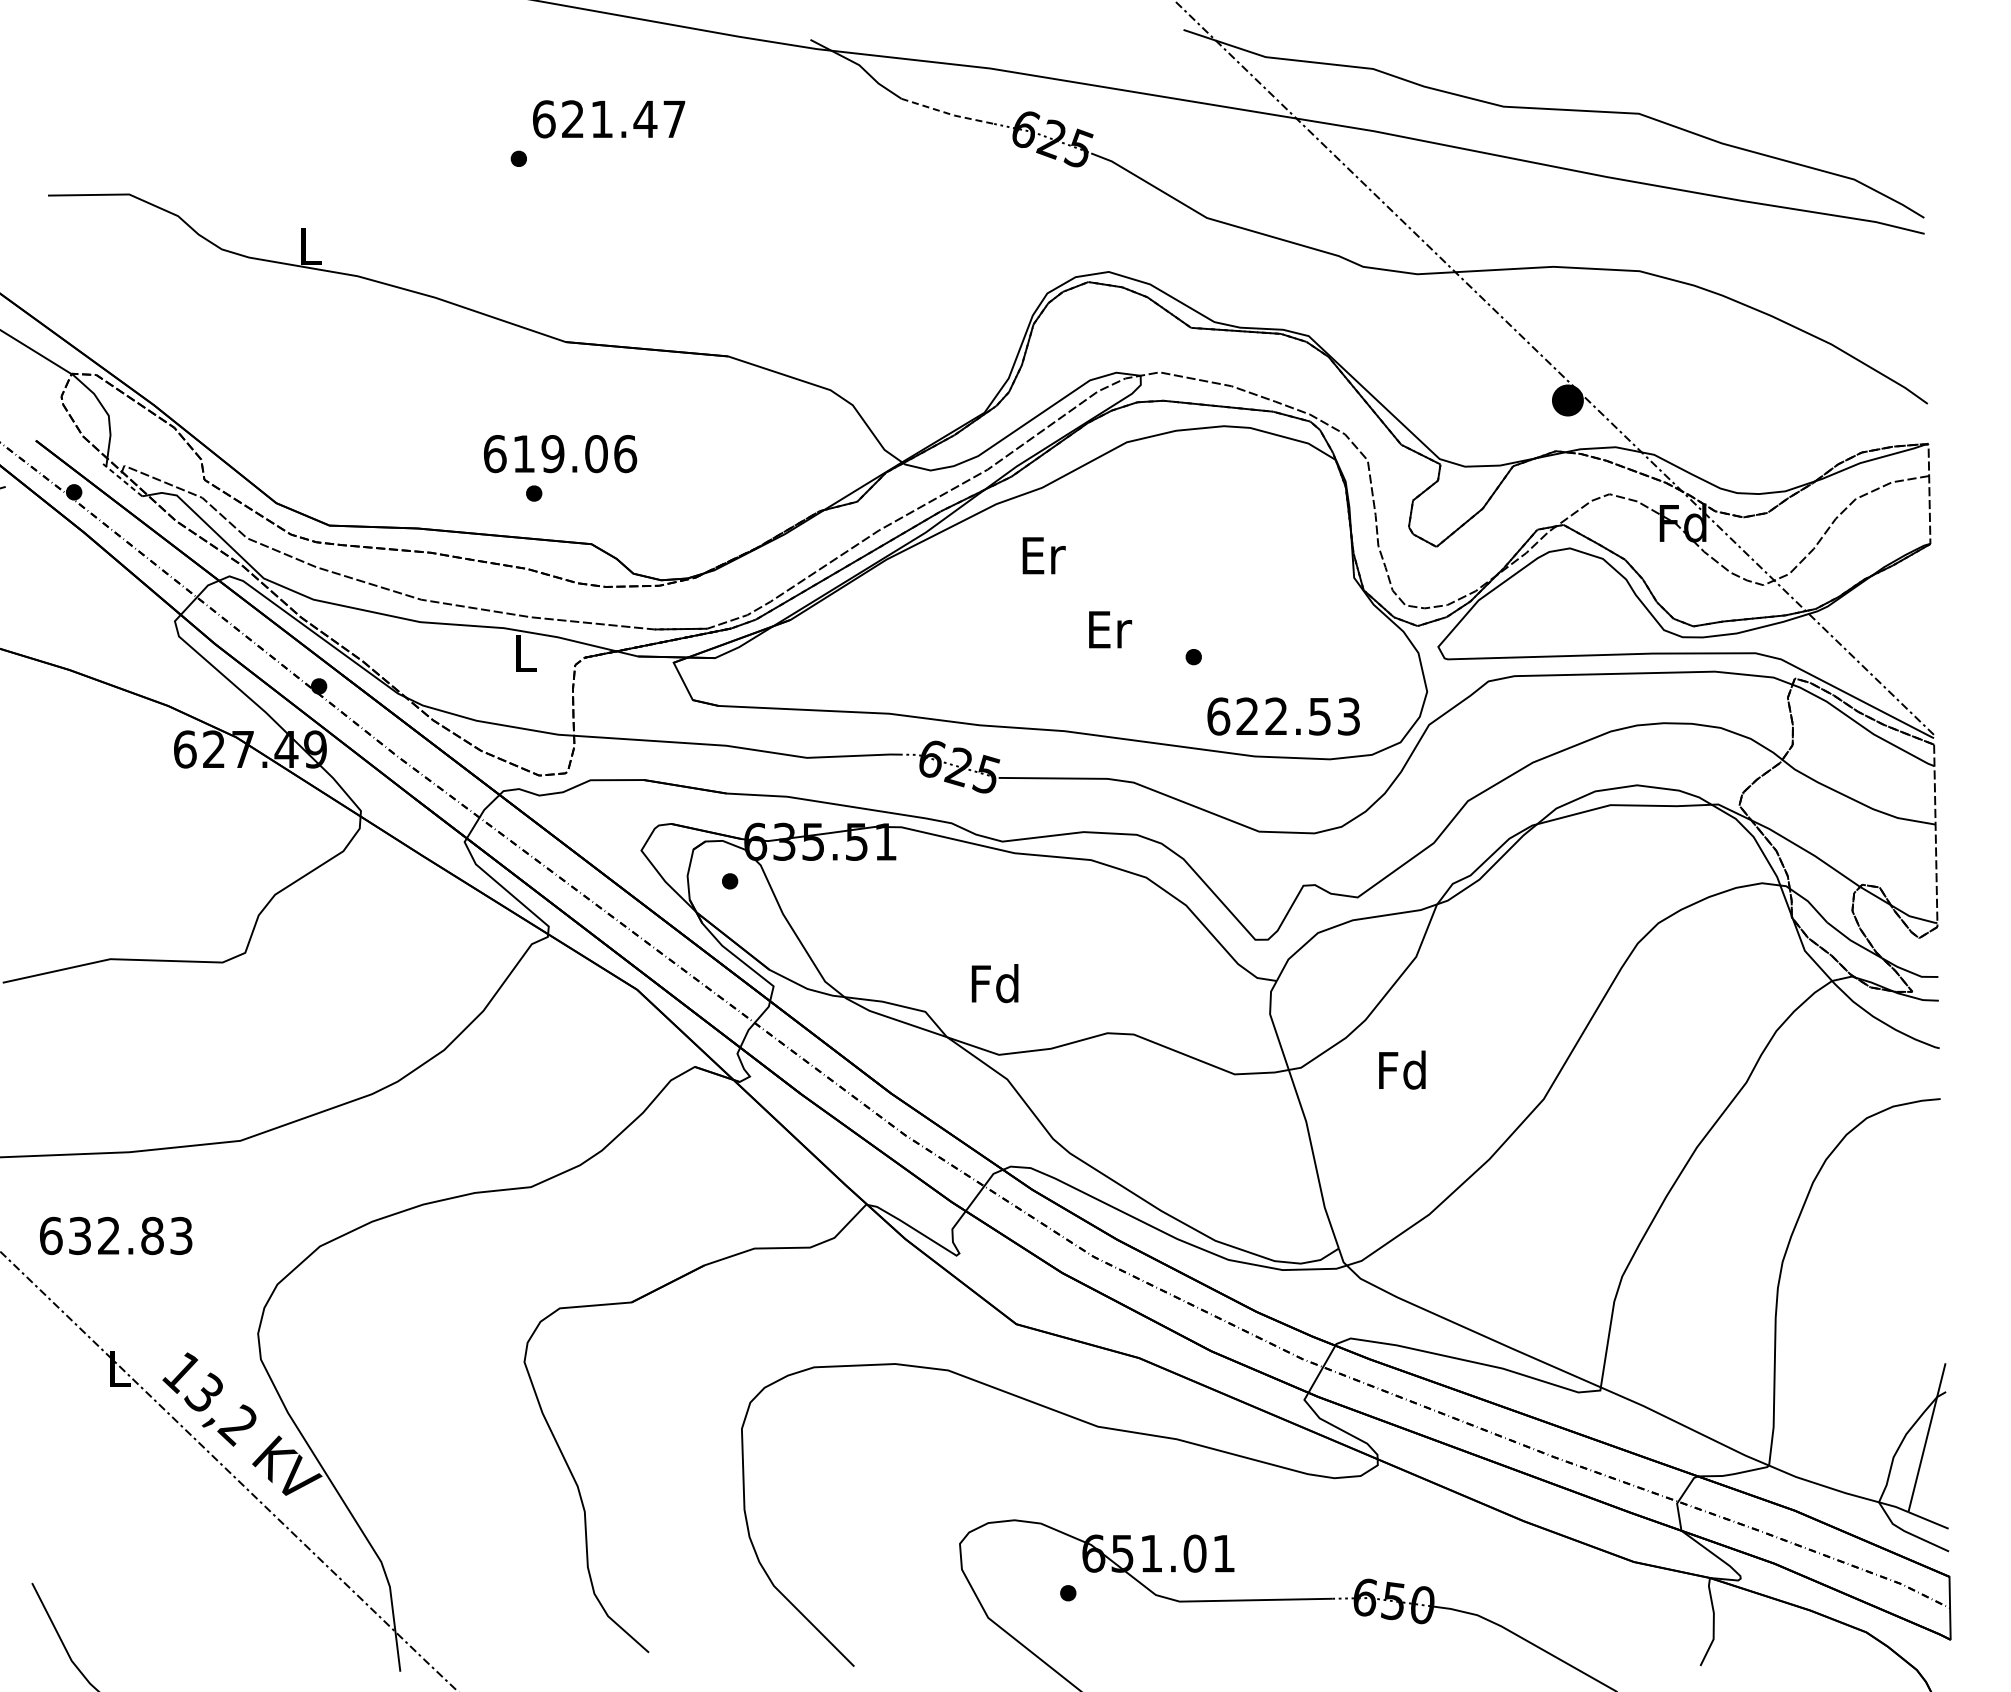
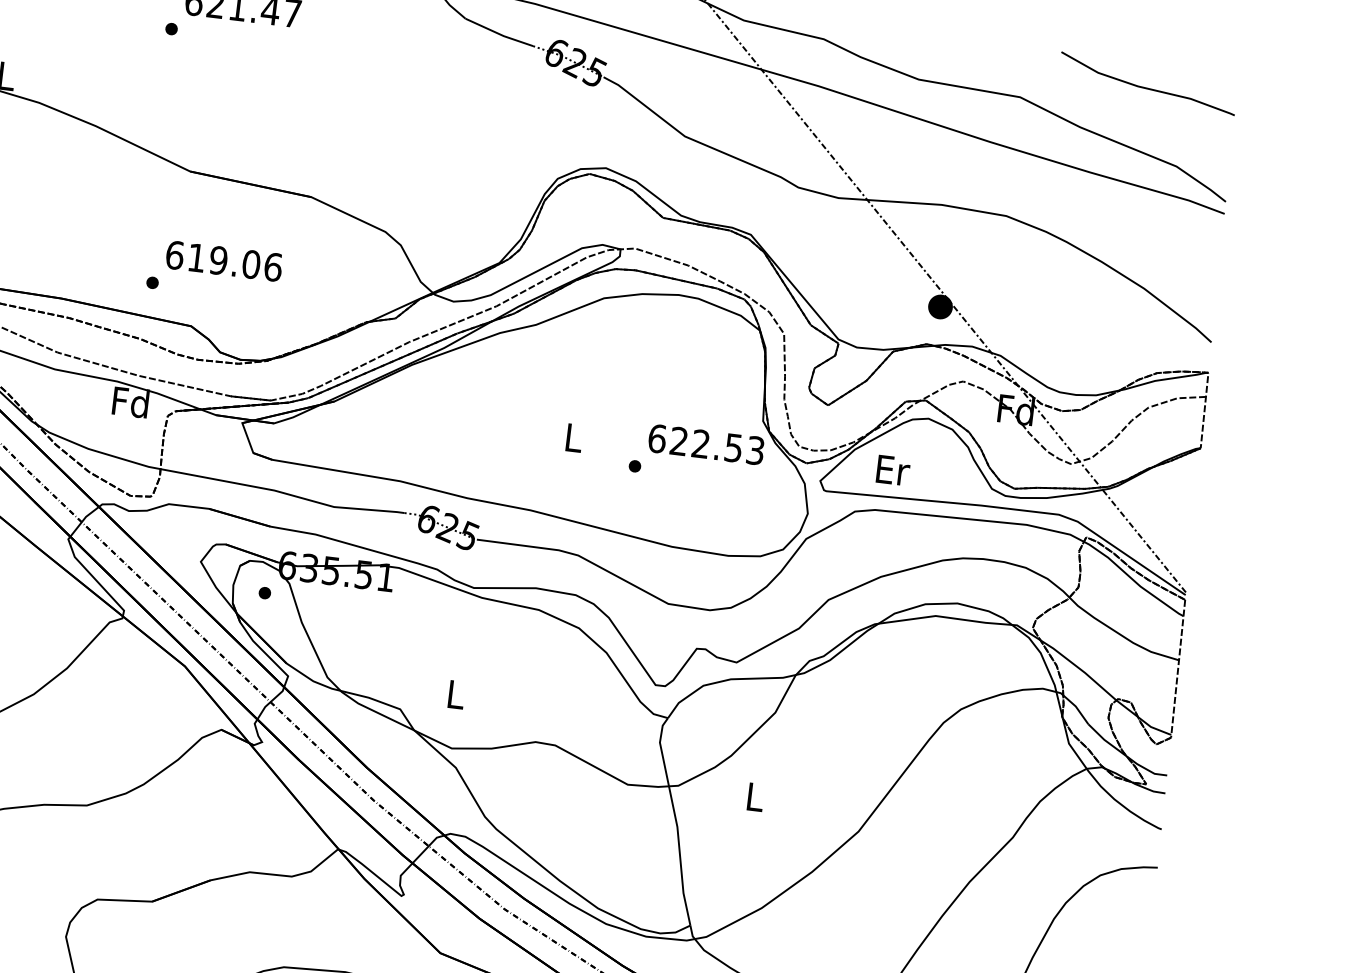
curve: (1803, 81) -> (1147, 87), added
line: (947, 113) -> (498, 33), dashed -> solid
text: (560, 454) -> (224, 261), moved
text: (1043, 555) -> (892, 470), moved
text: (1110, 629) -> (574, 437), Er -> L
text: (524, 652) -> (130, 401), L -> Fd
text: (1283, 716) -> (706, 444), moved
text: (994, 983) -> (454, 694), Fd -> L
text: (1402, 1069) -> (754, 796), Fd -> L

